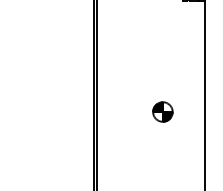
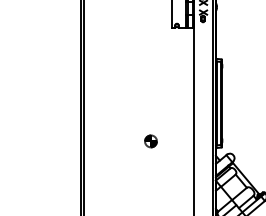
part: (162, 112) -> (150, 141), size x0.6

